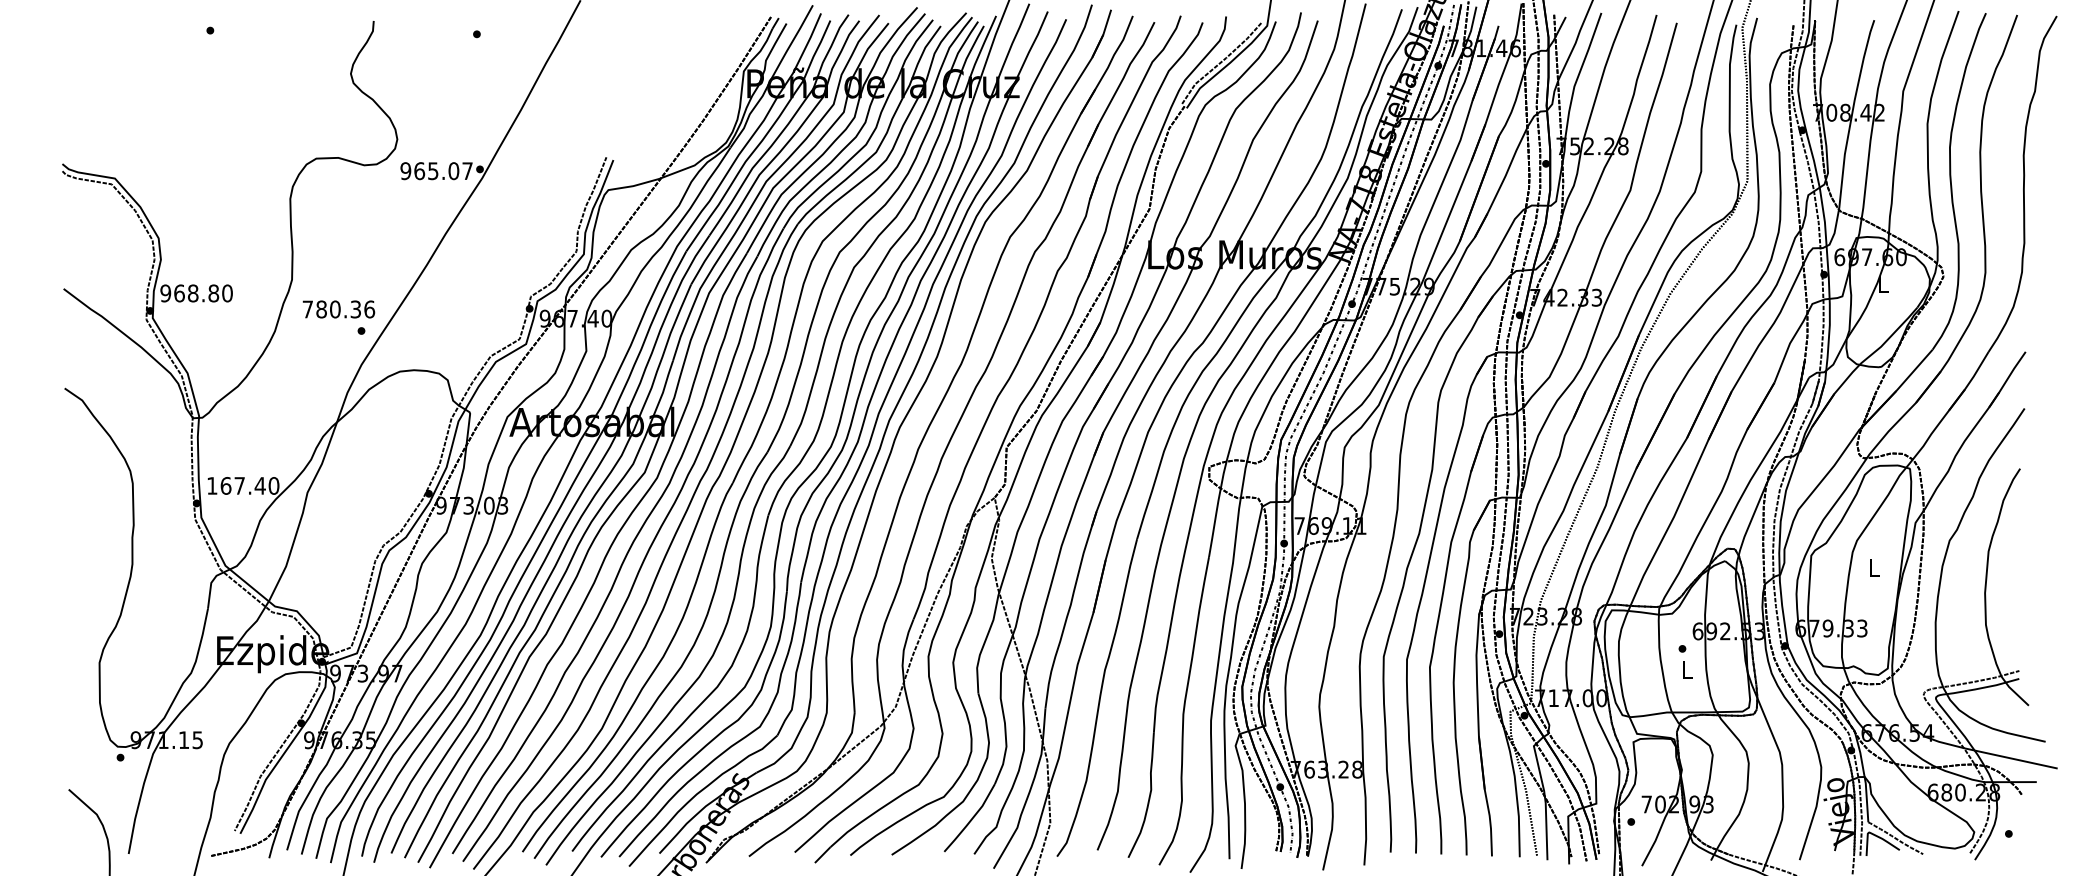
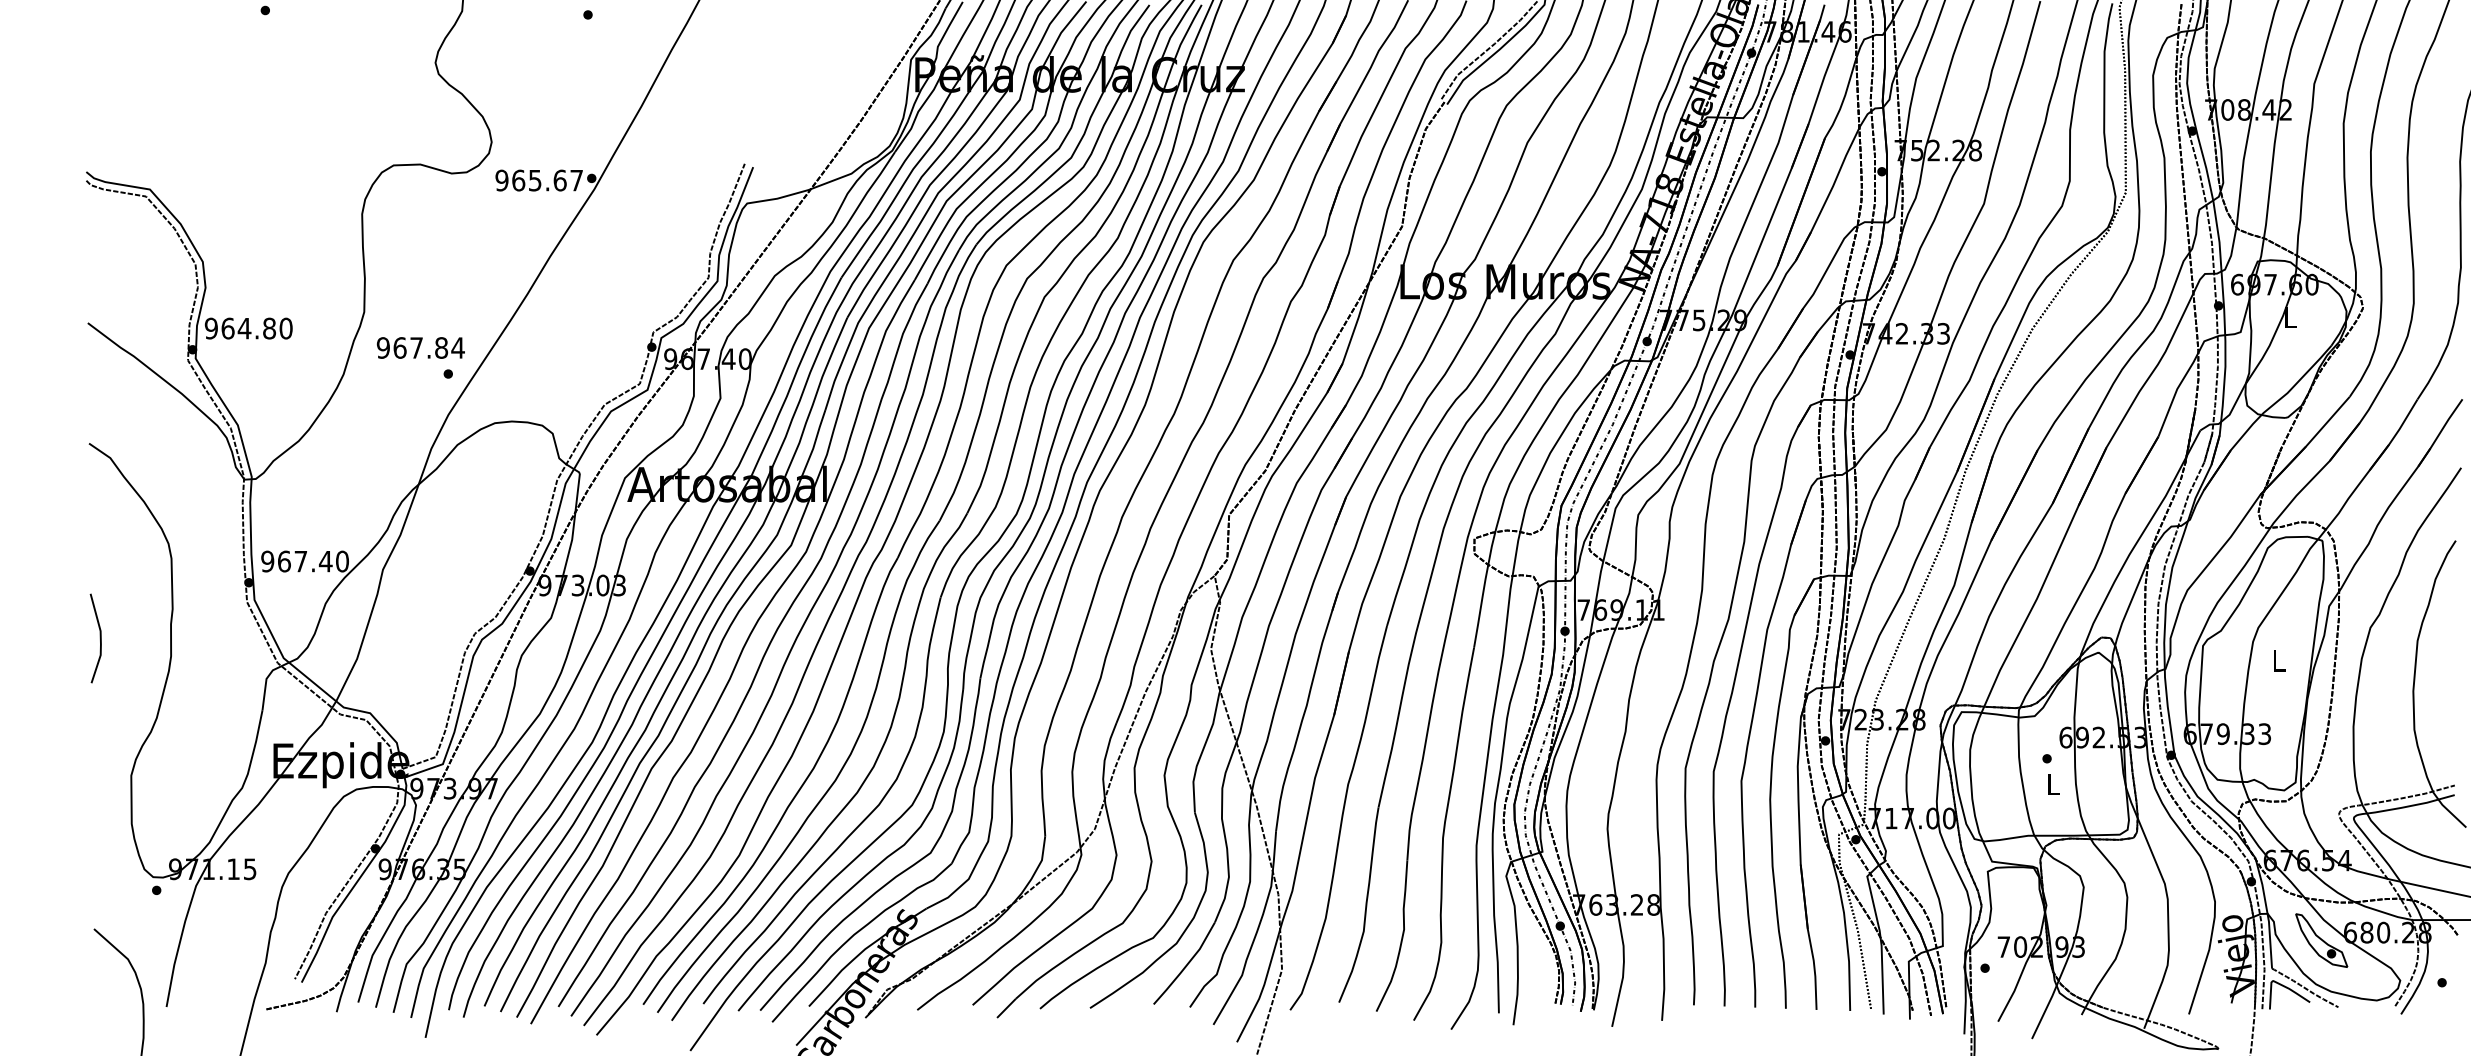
text: (453, 170) -> (559, 179), 965.07 -> 965.67
text: (192, 293) -> (243, 328), 968.80 -> 964.80
text: (338, 309) -> (420, 348), 780.36 -> 967.84
text: (211, 485) -> (266, 561), 167.40 -> 967.40
line: (73, 549) -> (99, 638), added
part: (1909, 798) -> (2321, 939), added

